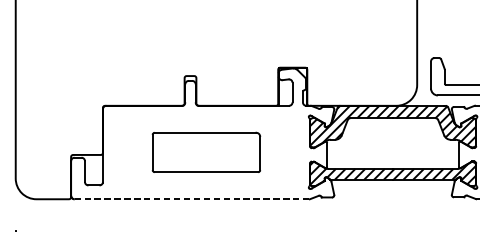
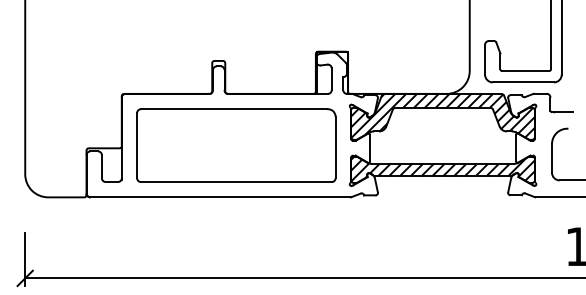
part: (206, 152) -> (236, 145), size x1.67
line: (192, 199) -> (221, 197), dashed -> solid

